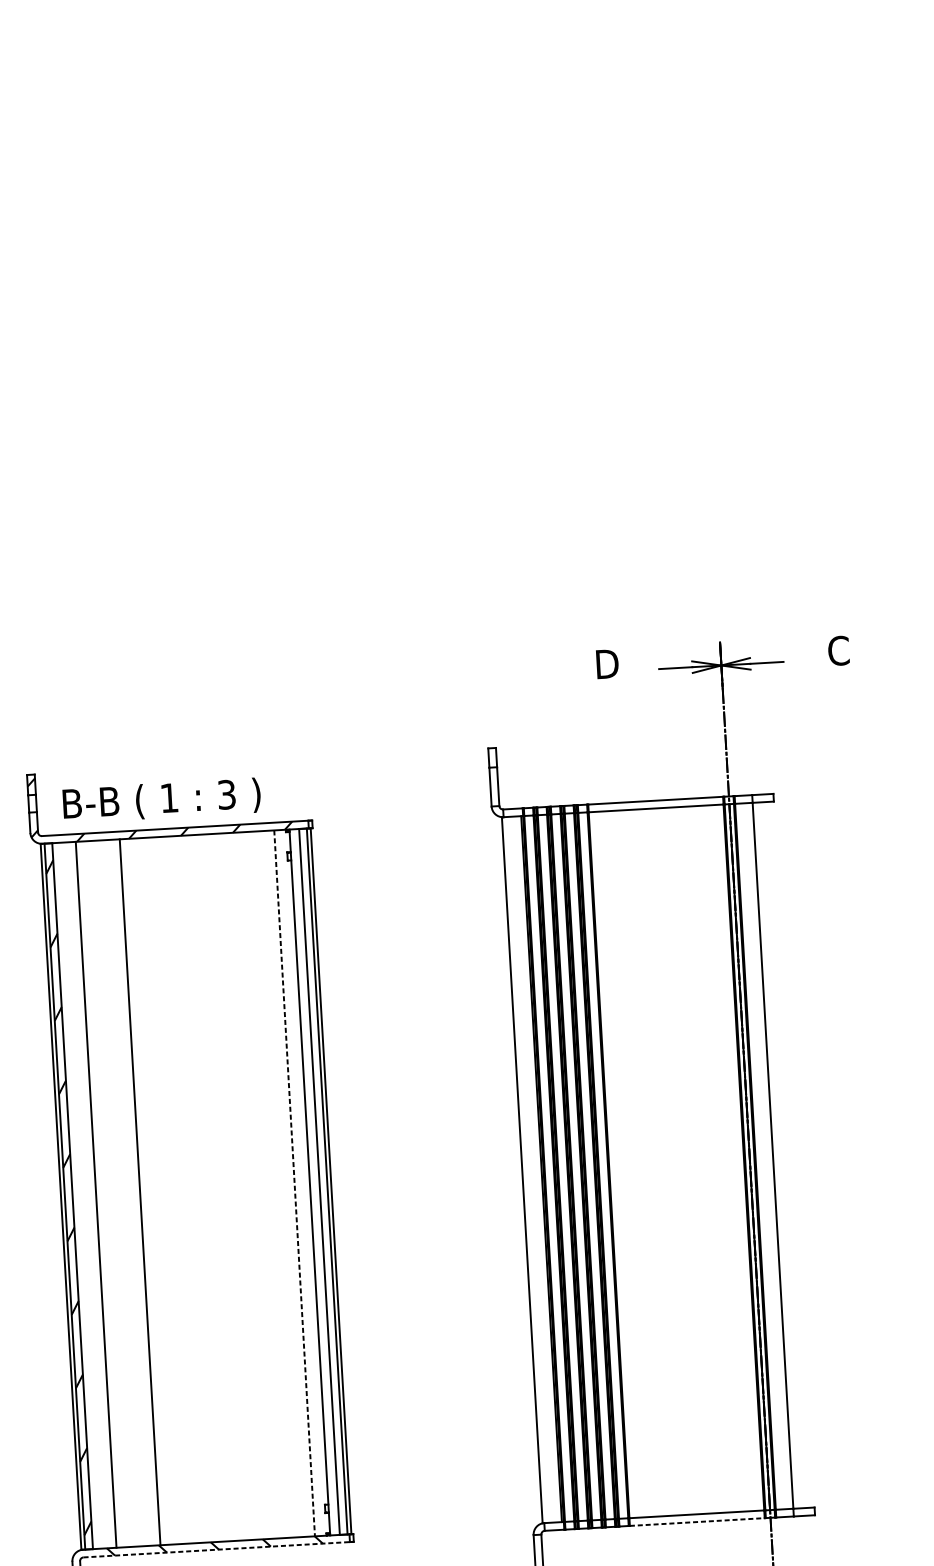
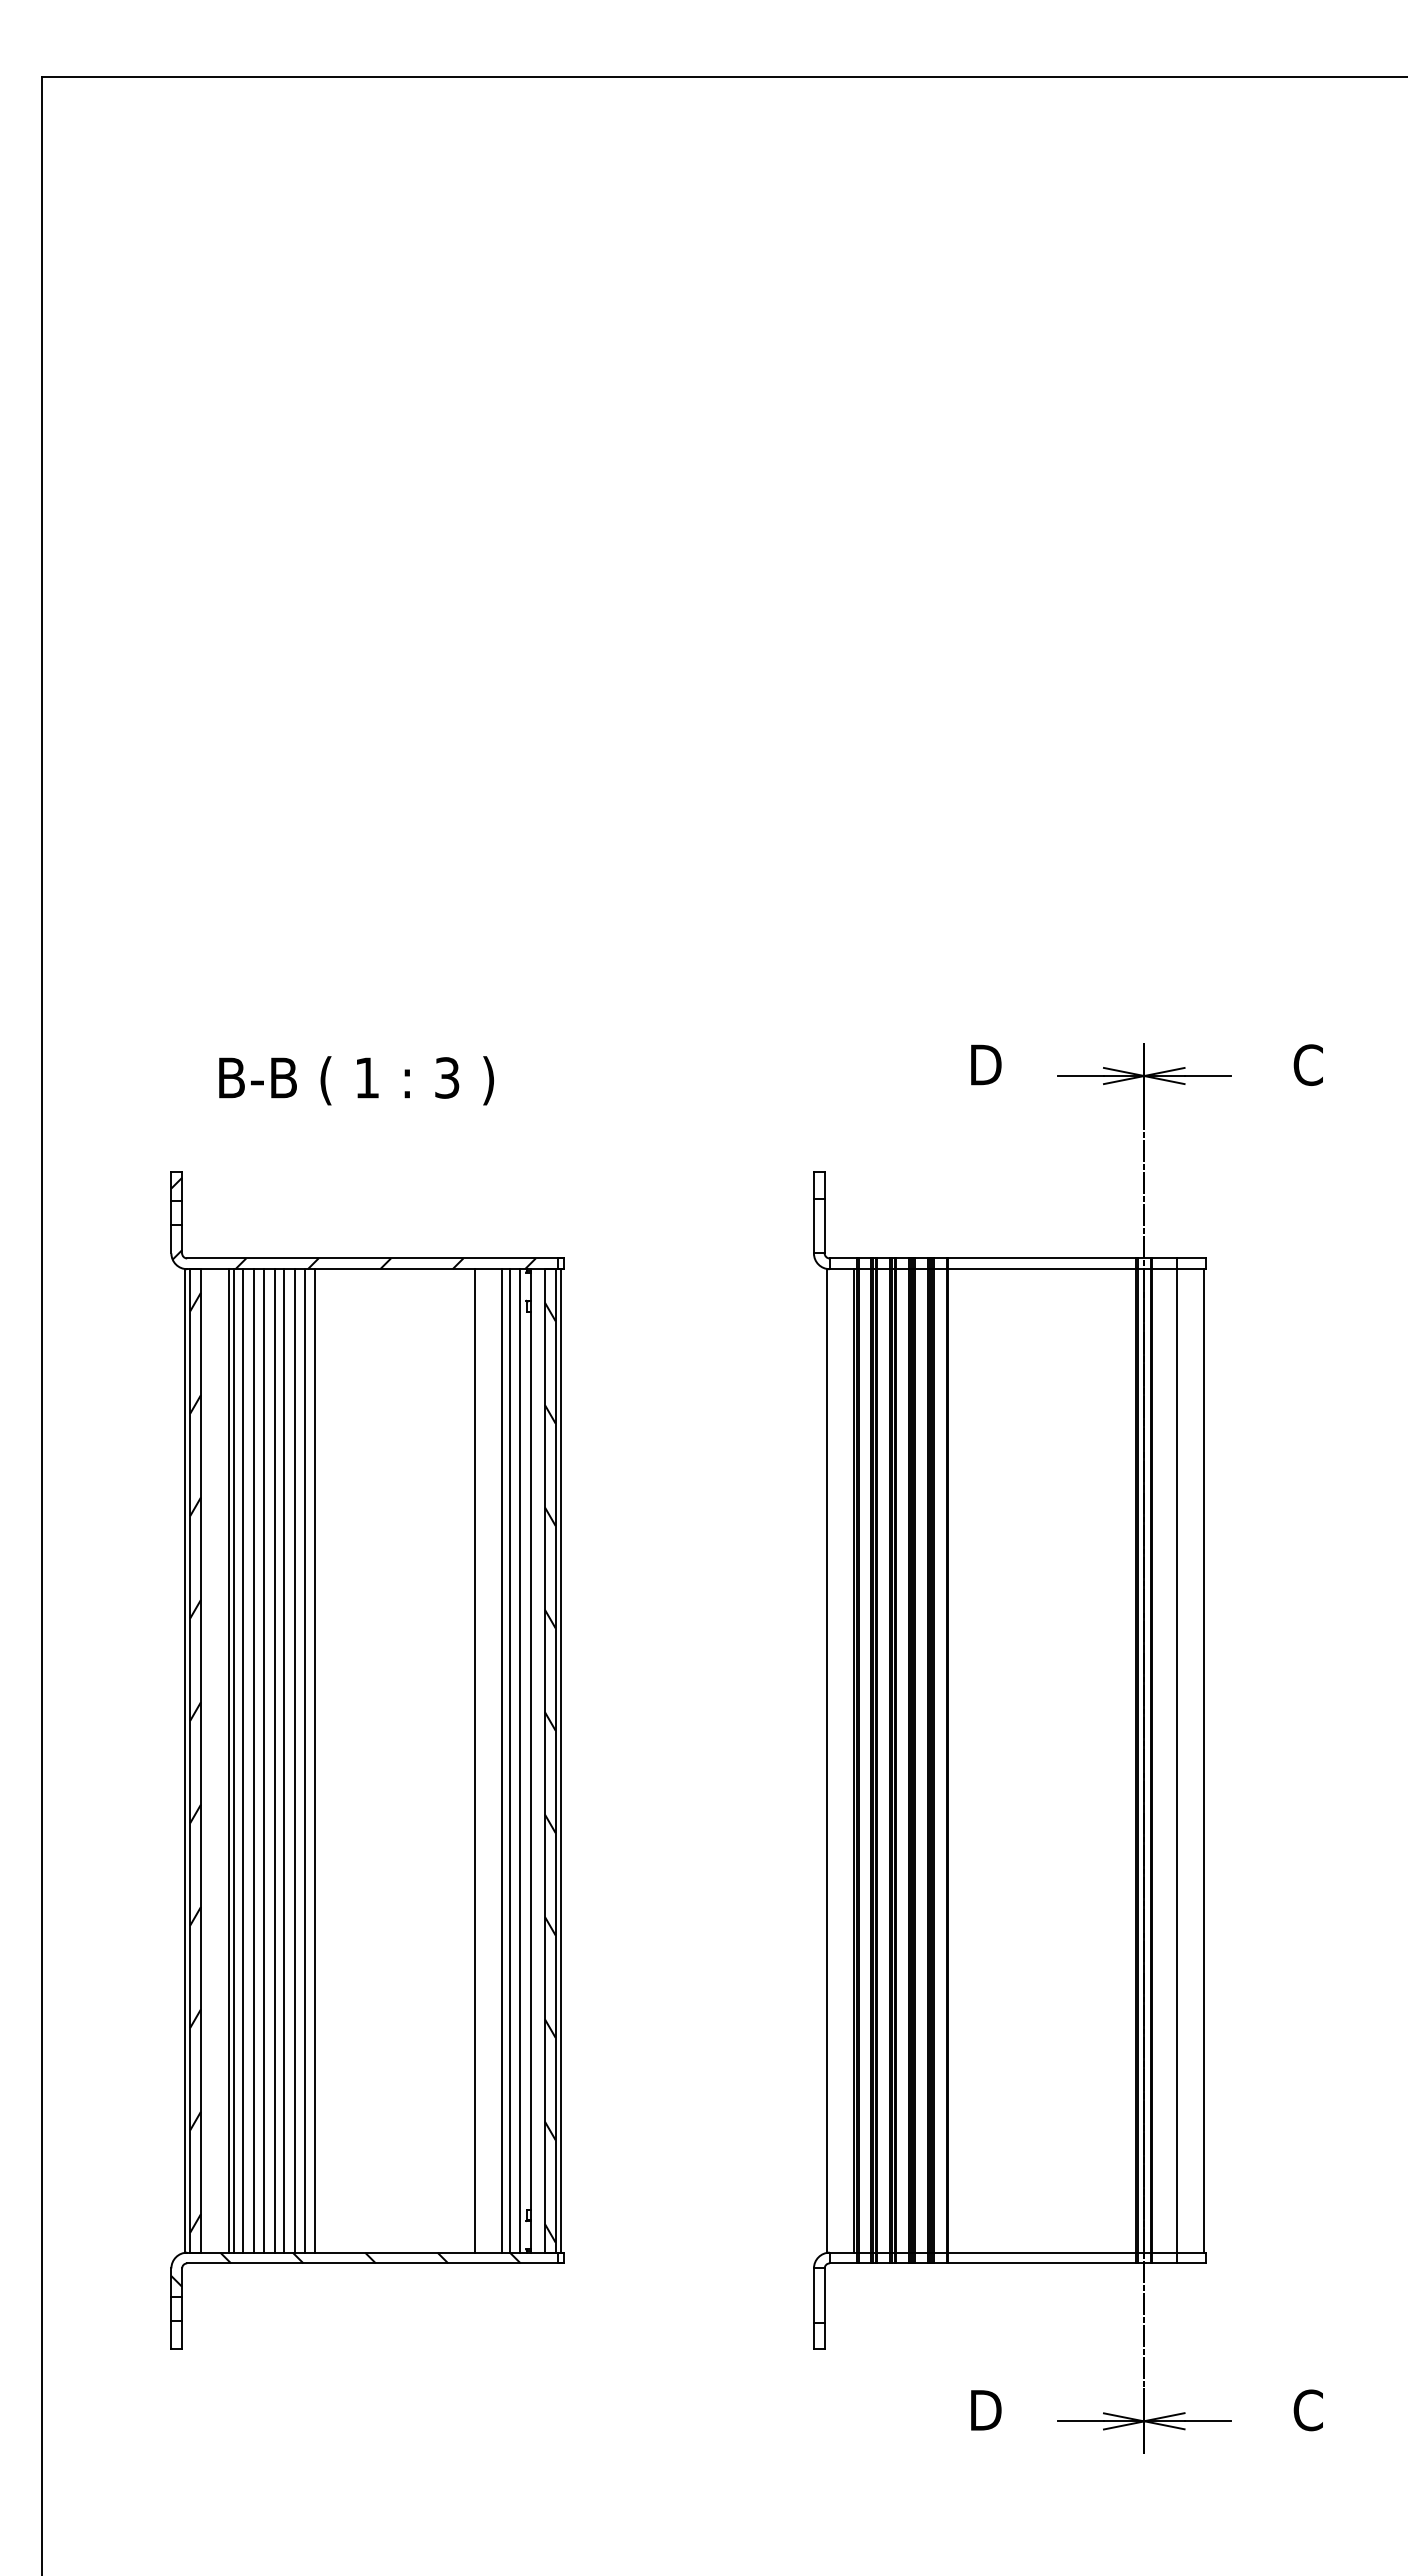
text: (161, 800) -> (356, 1080), moved
line: (792, 1154) -> (1203, 1760), added
line: (301, 1182) -> (519, 1760), added
line: (288, 1183) -> (501, 1760), added
line: (294, 1183) -> (510, 1760), dashed -> solid
line: (268, 1184) -> (474, 1760), added
hatch: (323, 1190) -> (549, 1772), added
line: (146, 1191) -> (304, 1760), added
line: (154, 1191) -> (315, 1760), added
line: (125, 1192) -> (274, 1760), added
line: (132, 1192) -> (284, 1760), added
line: (111, 1193) -> (254, 1760), added
line: (117, 1193) -> (263, 1760), added
line: (93, 1194) -> (229, 1760), added
line: (103, 1194) -> (243, 1760), added
line: (697, 1522) -> (1042, 2263), dashed -> solid
line: (216, 1549) -> (372, 2263), dashed -> solid

